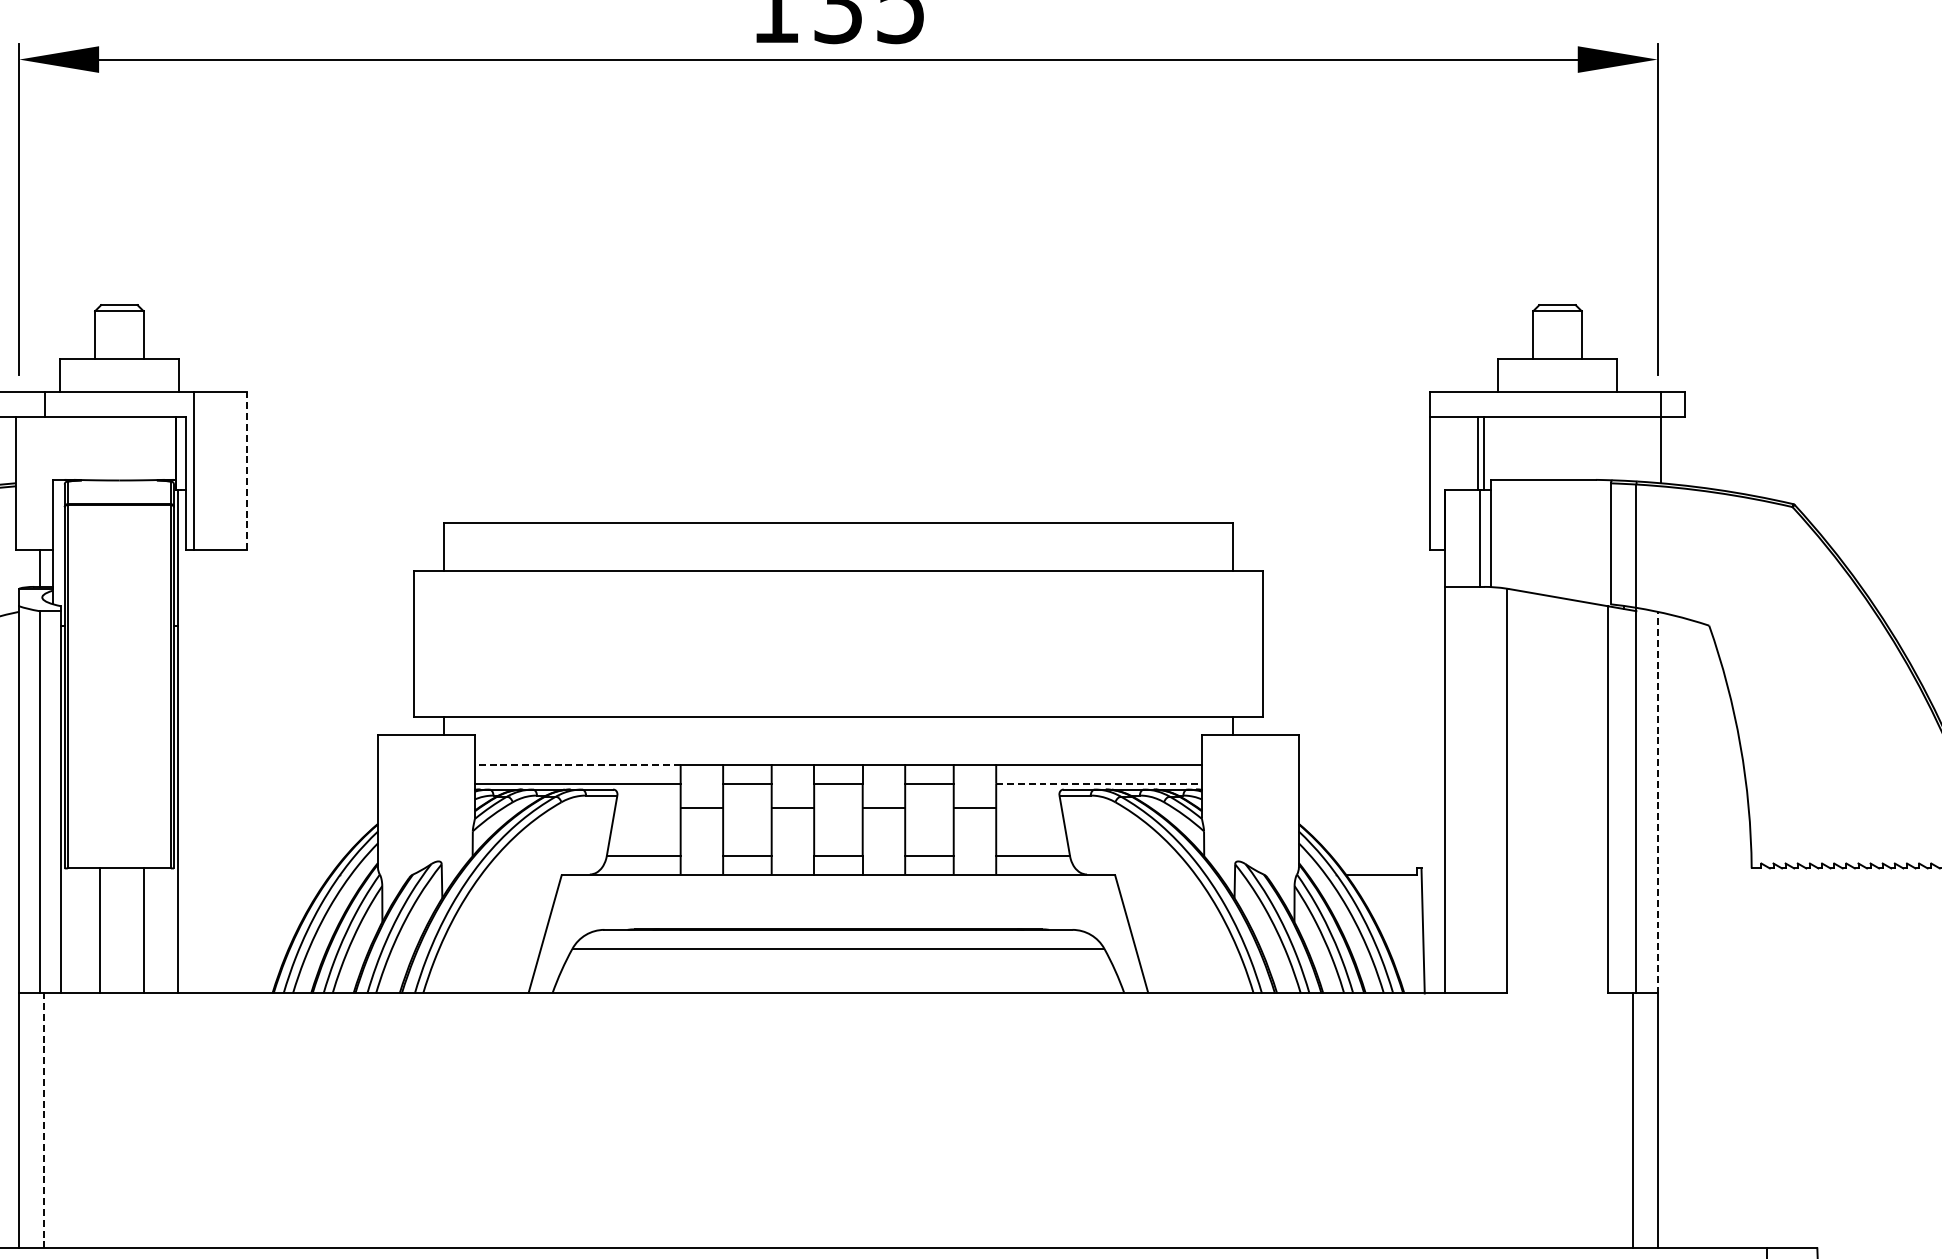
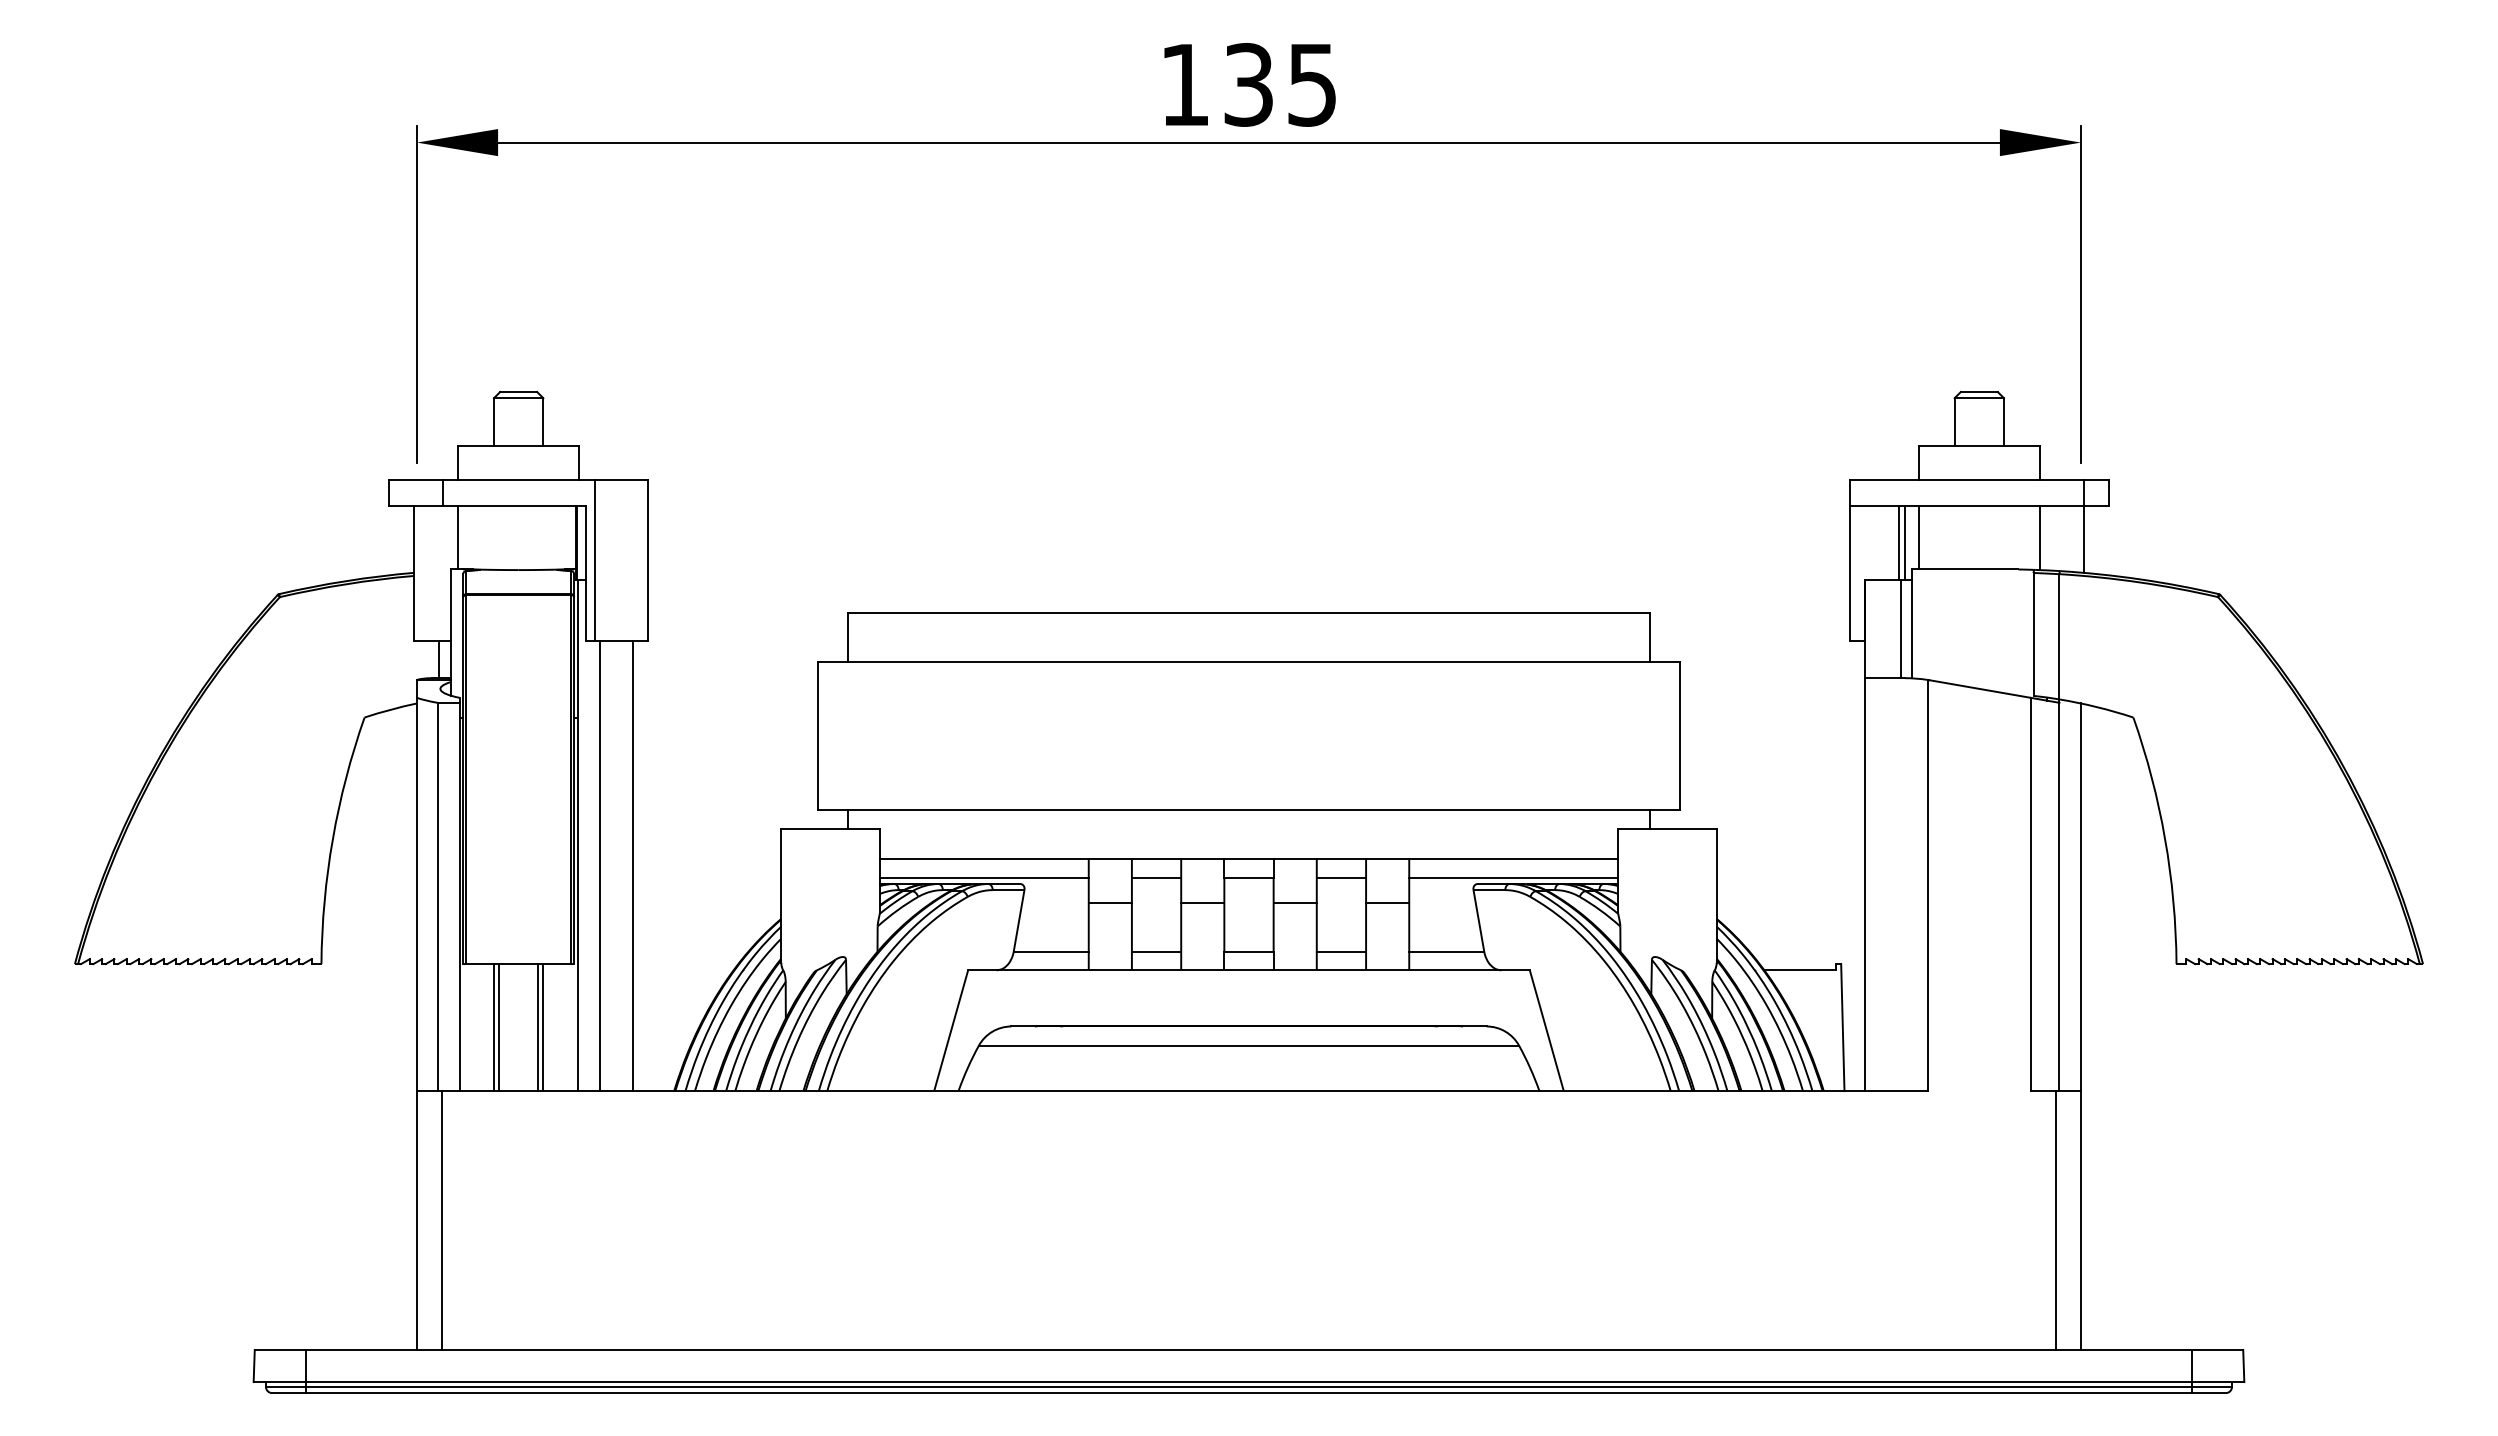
line: (60, 448) -> (458, 537), added
line: (1497, 448) -> (1918, 537), added
line: (1616, 448) -> (2039, 537), added
line: (247, 471) -> (648, 560), dashed -> solid
line: (577, 765) -> (983, 859), dashed -> solid
line: (198, 772) -> (599, 866), added
line: (231, 772) -> (632, 866), added
line: (1099, 784) -> (1514, 878), dashed -> solid
line: (1658, 802) -> (2081, 897), dashed -> solid
line: (95, 930) -> (494, 1027), added
line: (138, 930) -> (538, 1027), added
line: (43, 1120) -> (441, 1220), dashed -> solid

